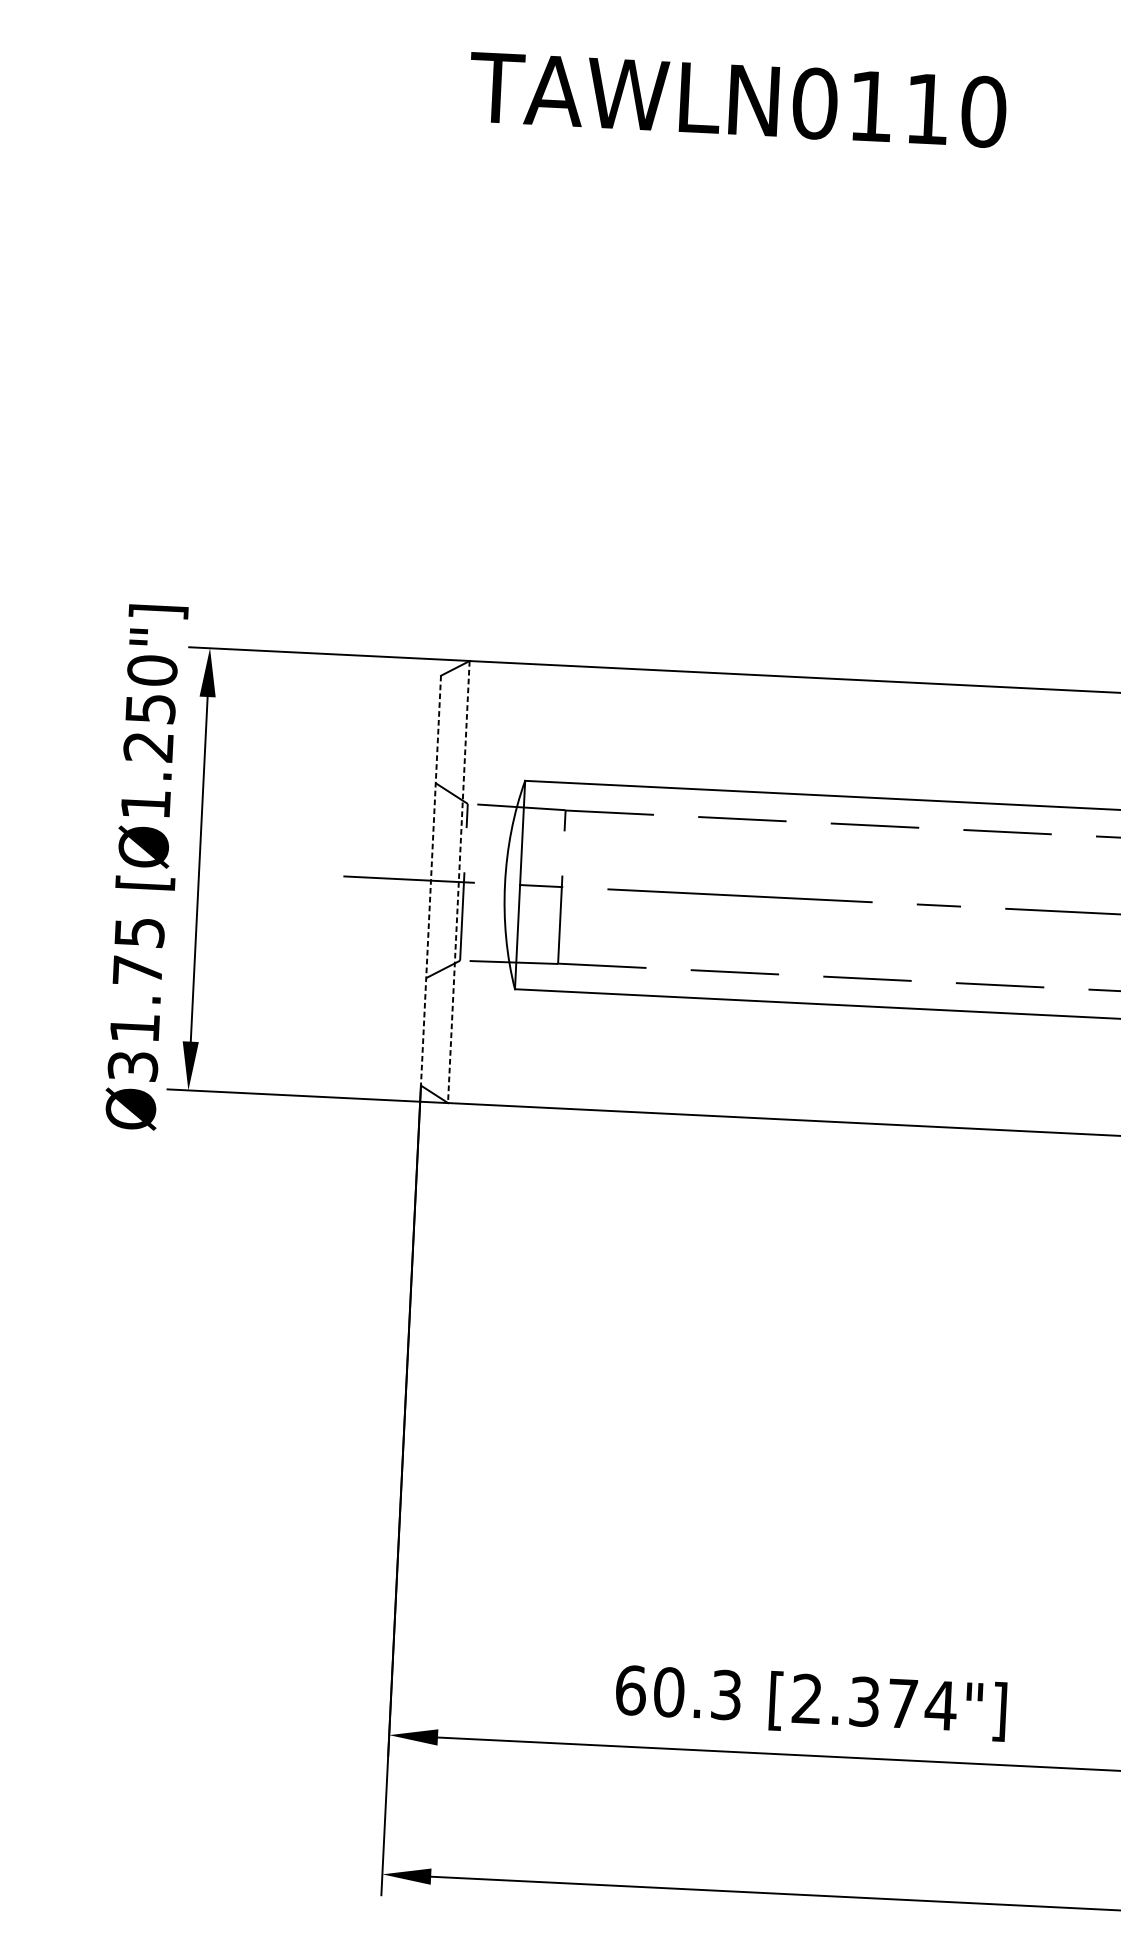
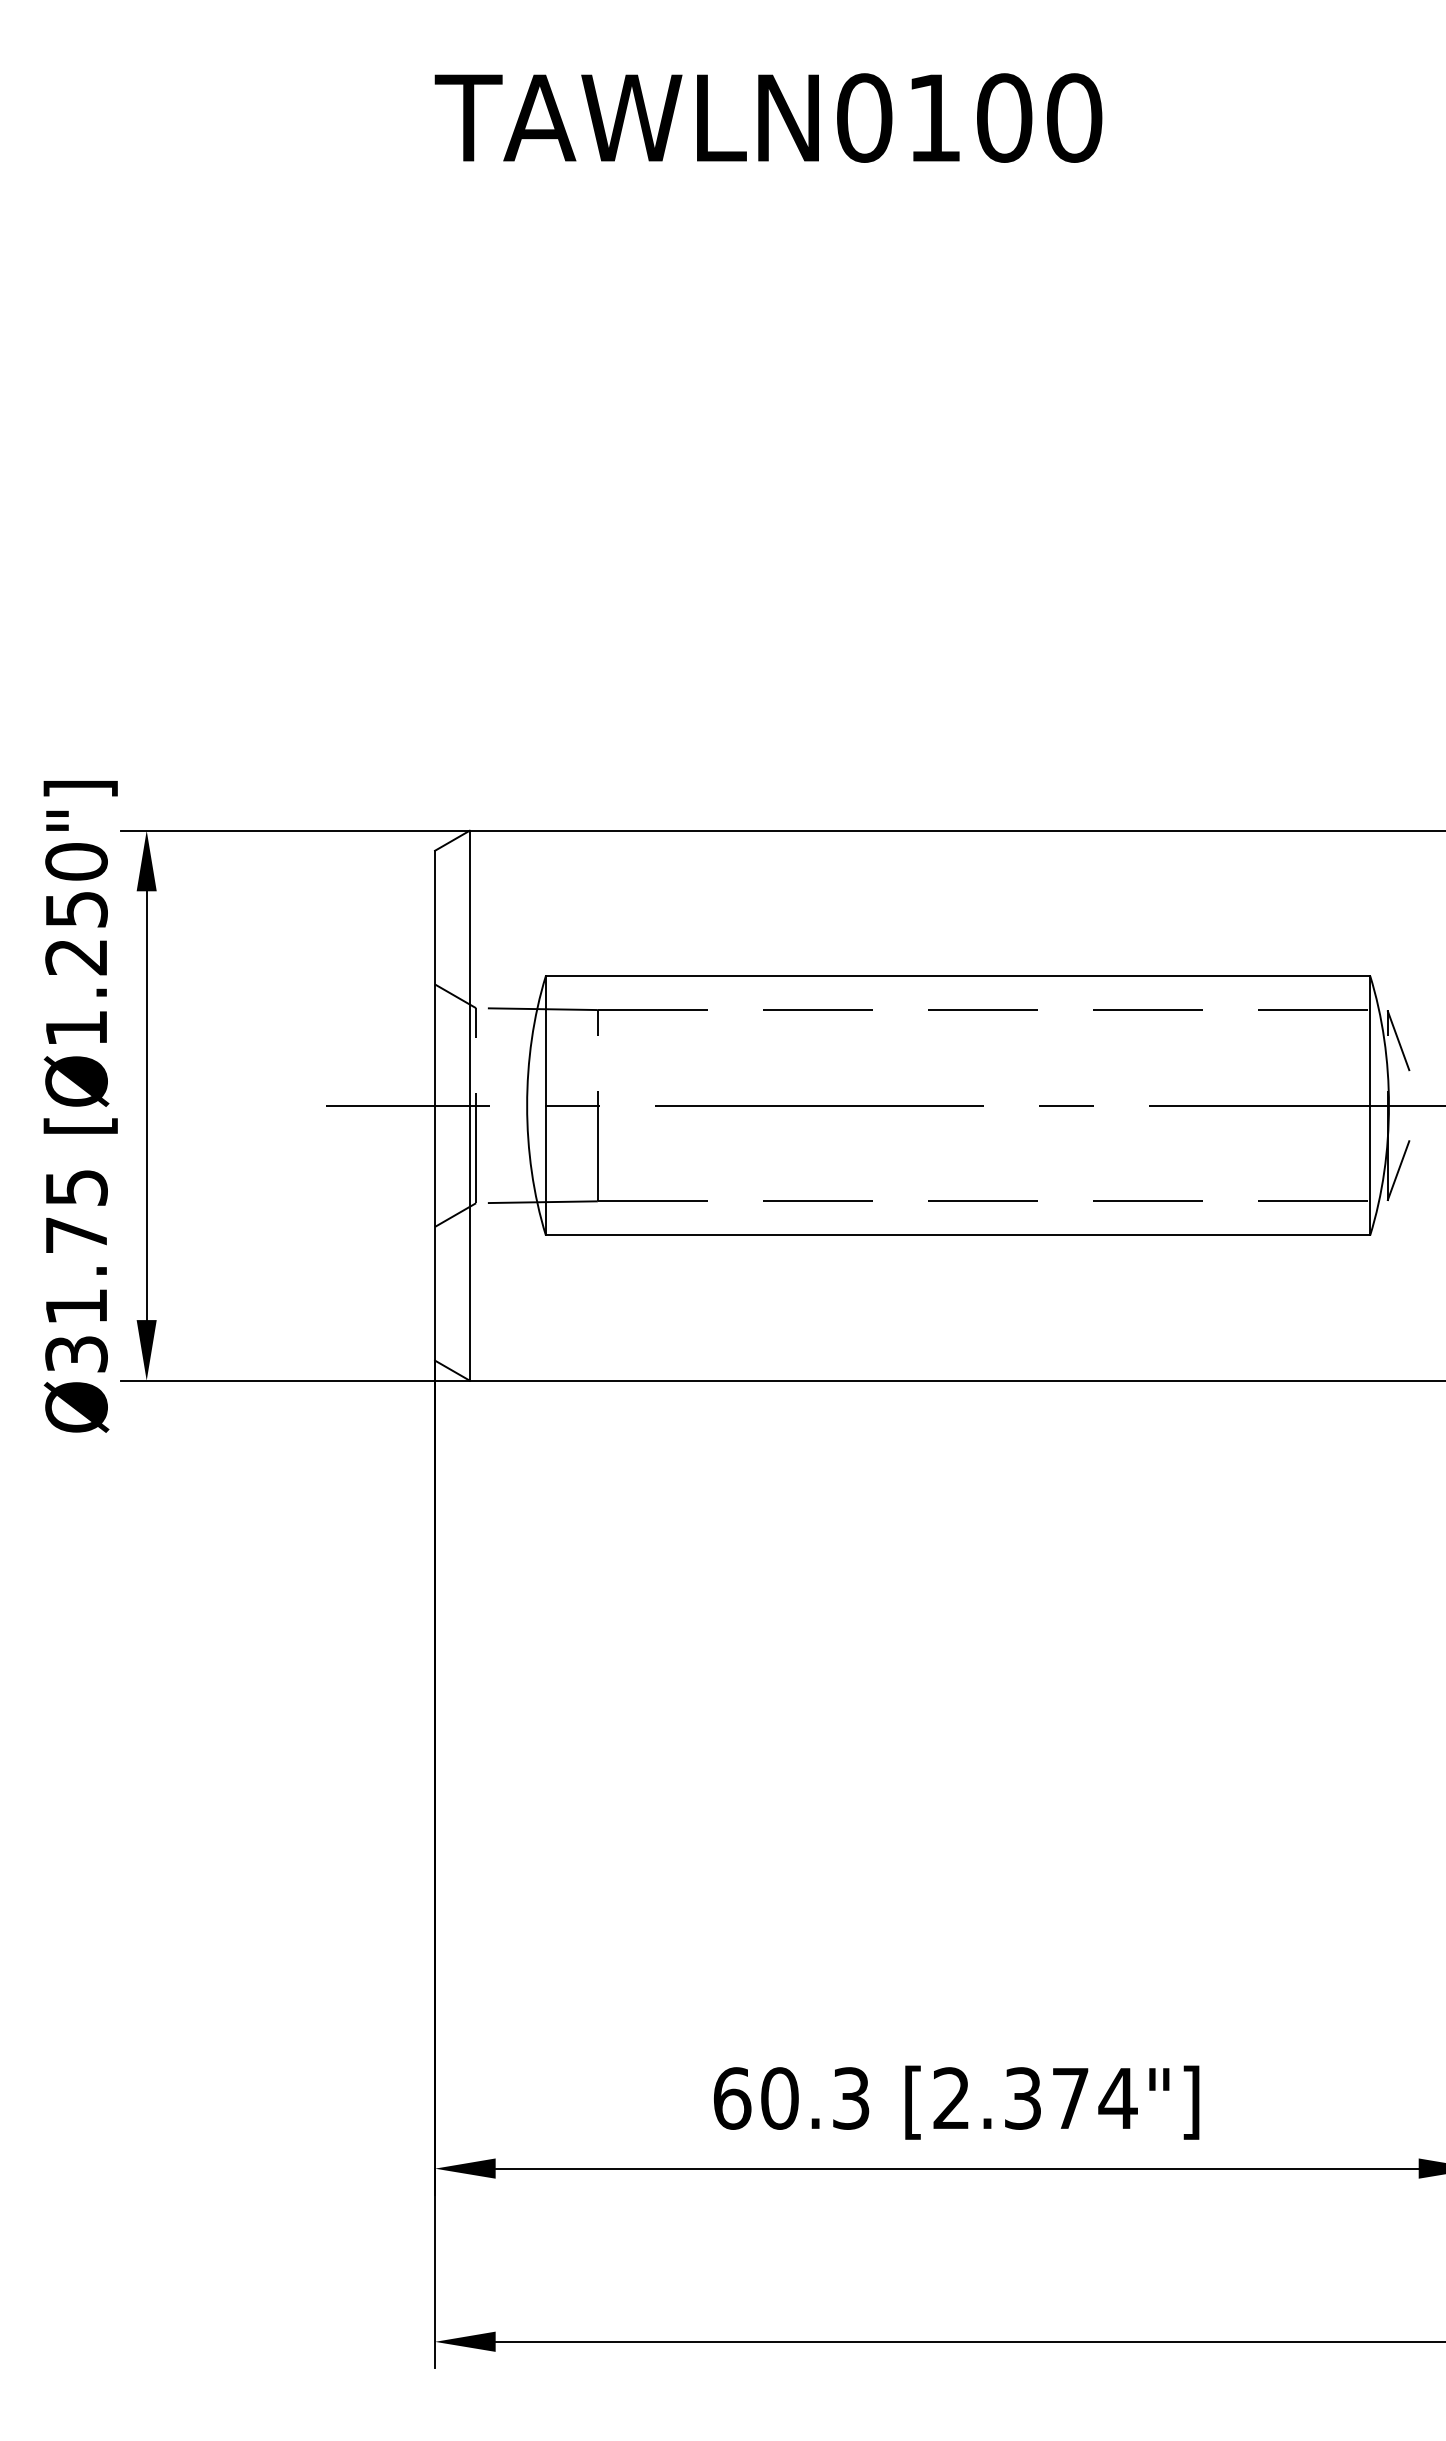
text: (927, 108) -> (1004, 117), TAWLN0110 -> TAWLN0100
line: (431, 880) -> (435, 1105), dashed -> solid
line: (458, 881) -> (469, 1105), dashed -> solid

